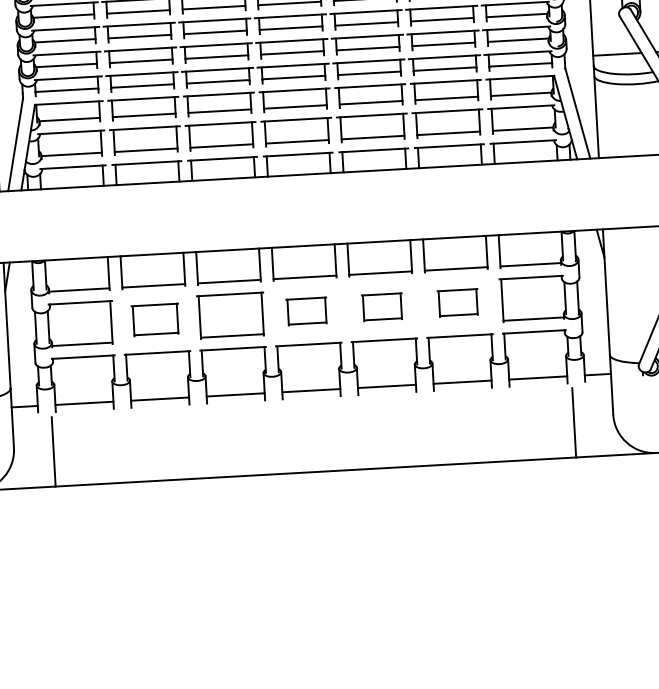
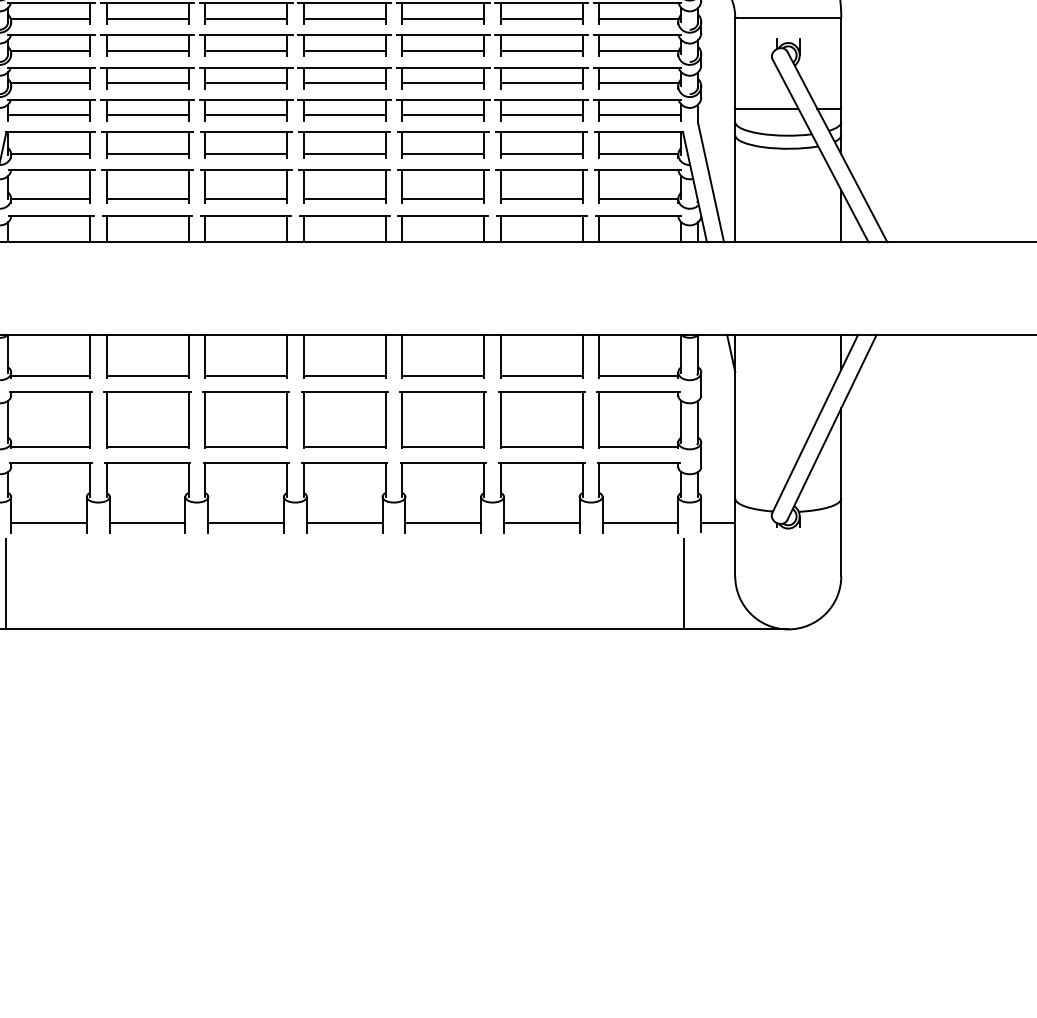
part: (457, 302) -> (541, 419), size x1.67
part: (381, 306) -> (442, 419), size x1.67
part: (306, 310) -> (344, 419), size x1.67
part: (155, 319) -> (147, 419), size x1.43

